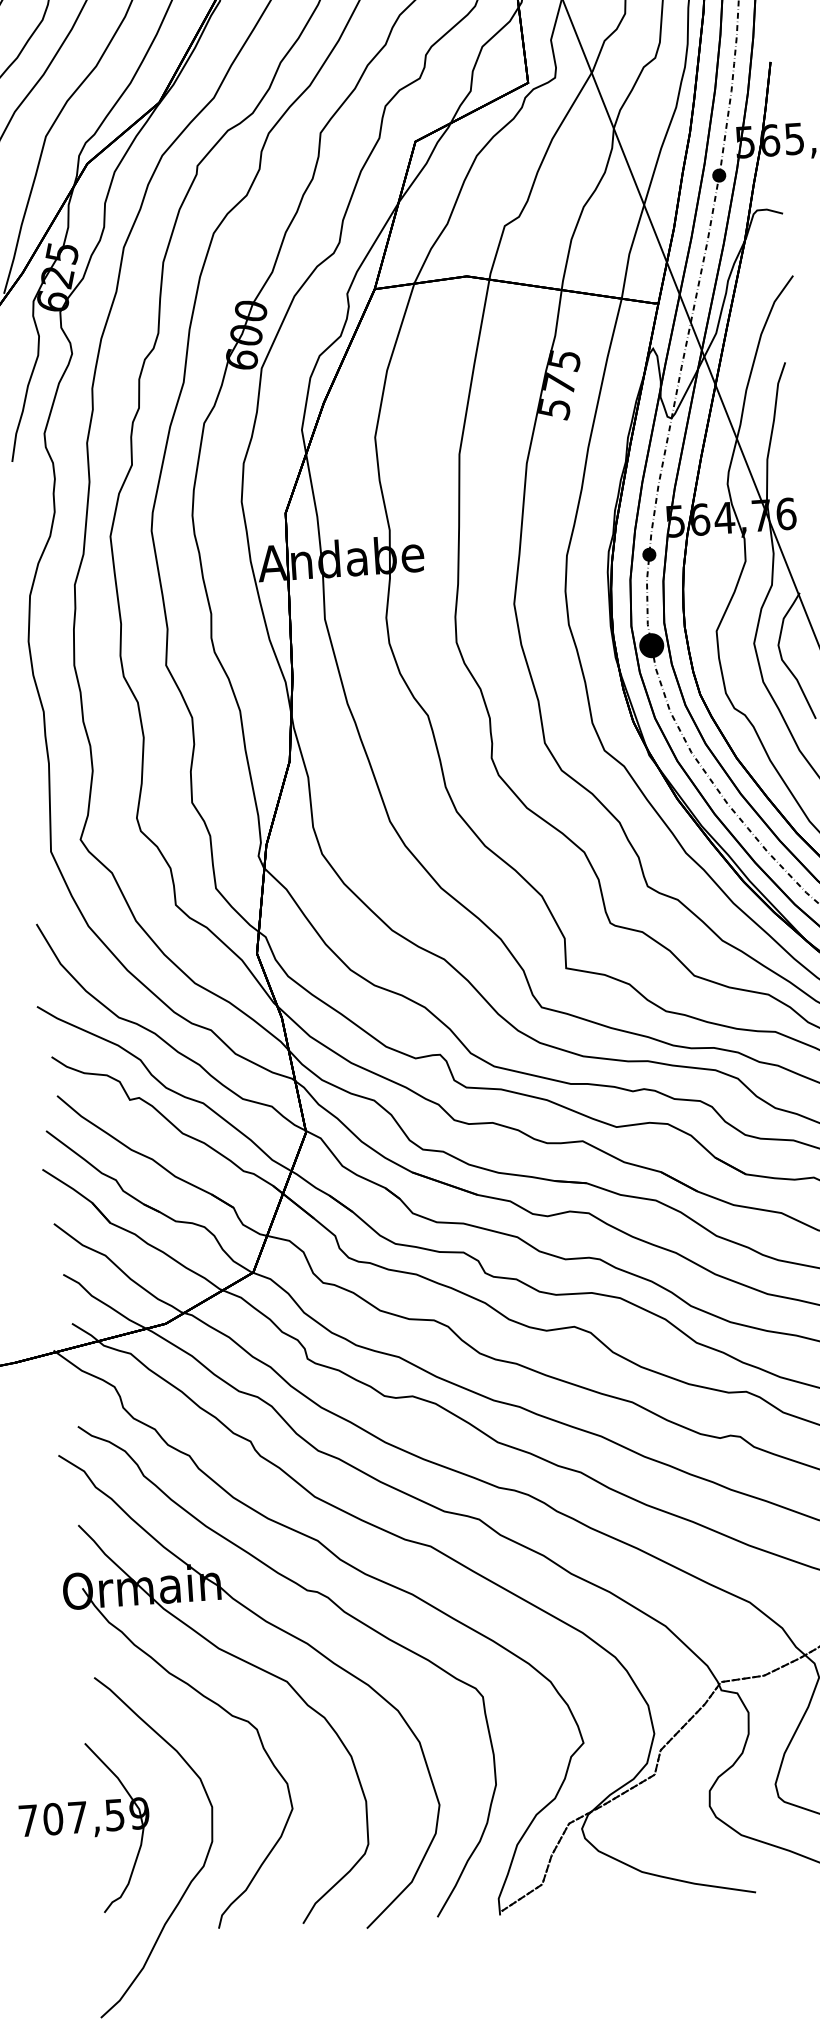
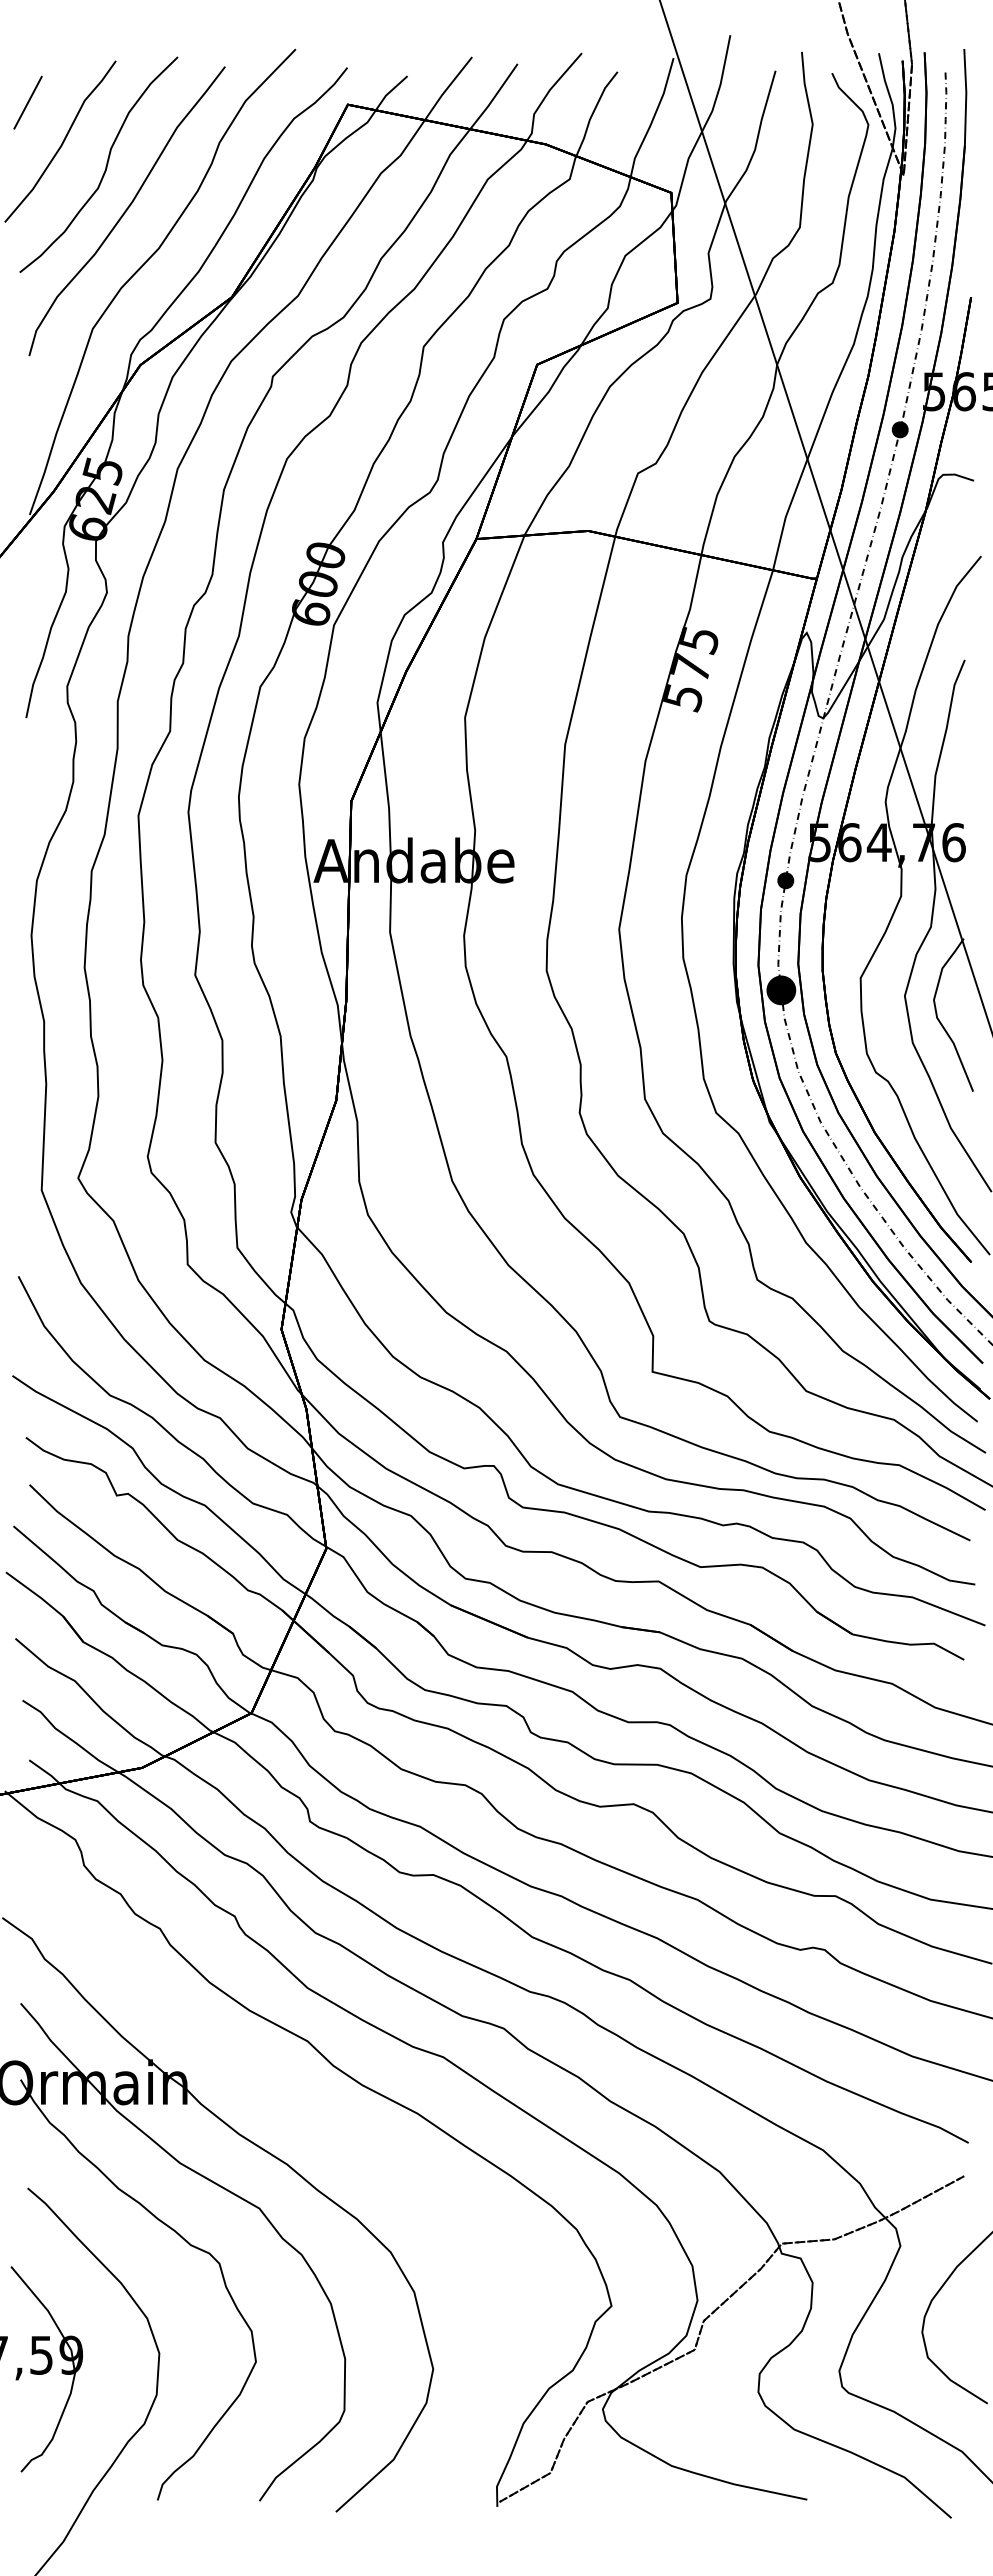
curve: (342, 1610) -> (331, 2127), removed

